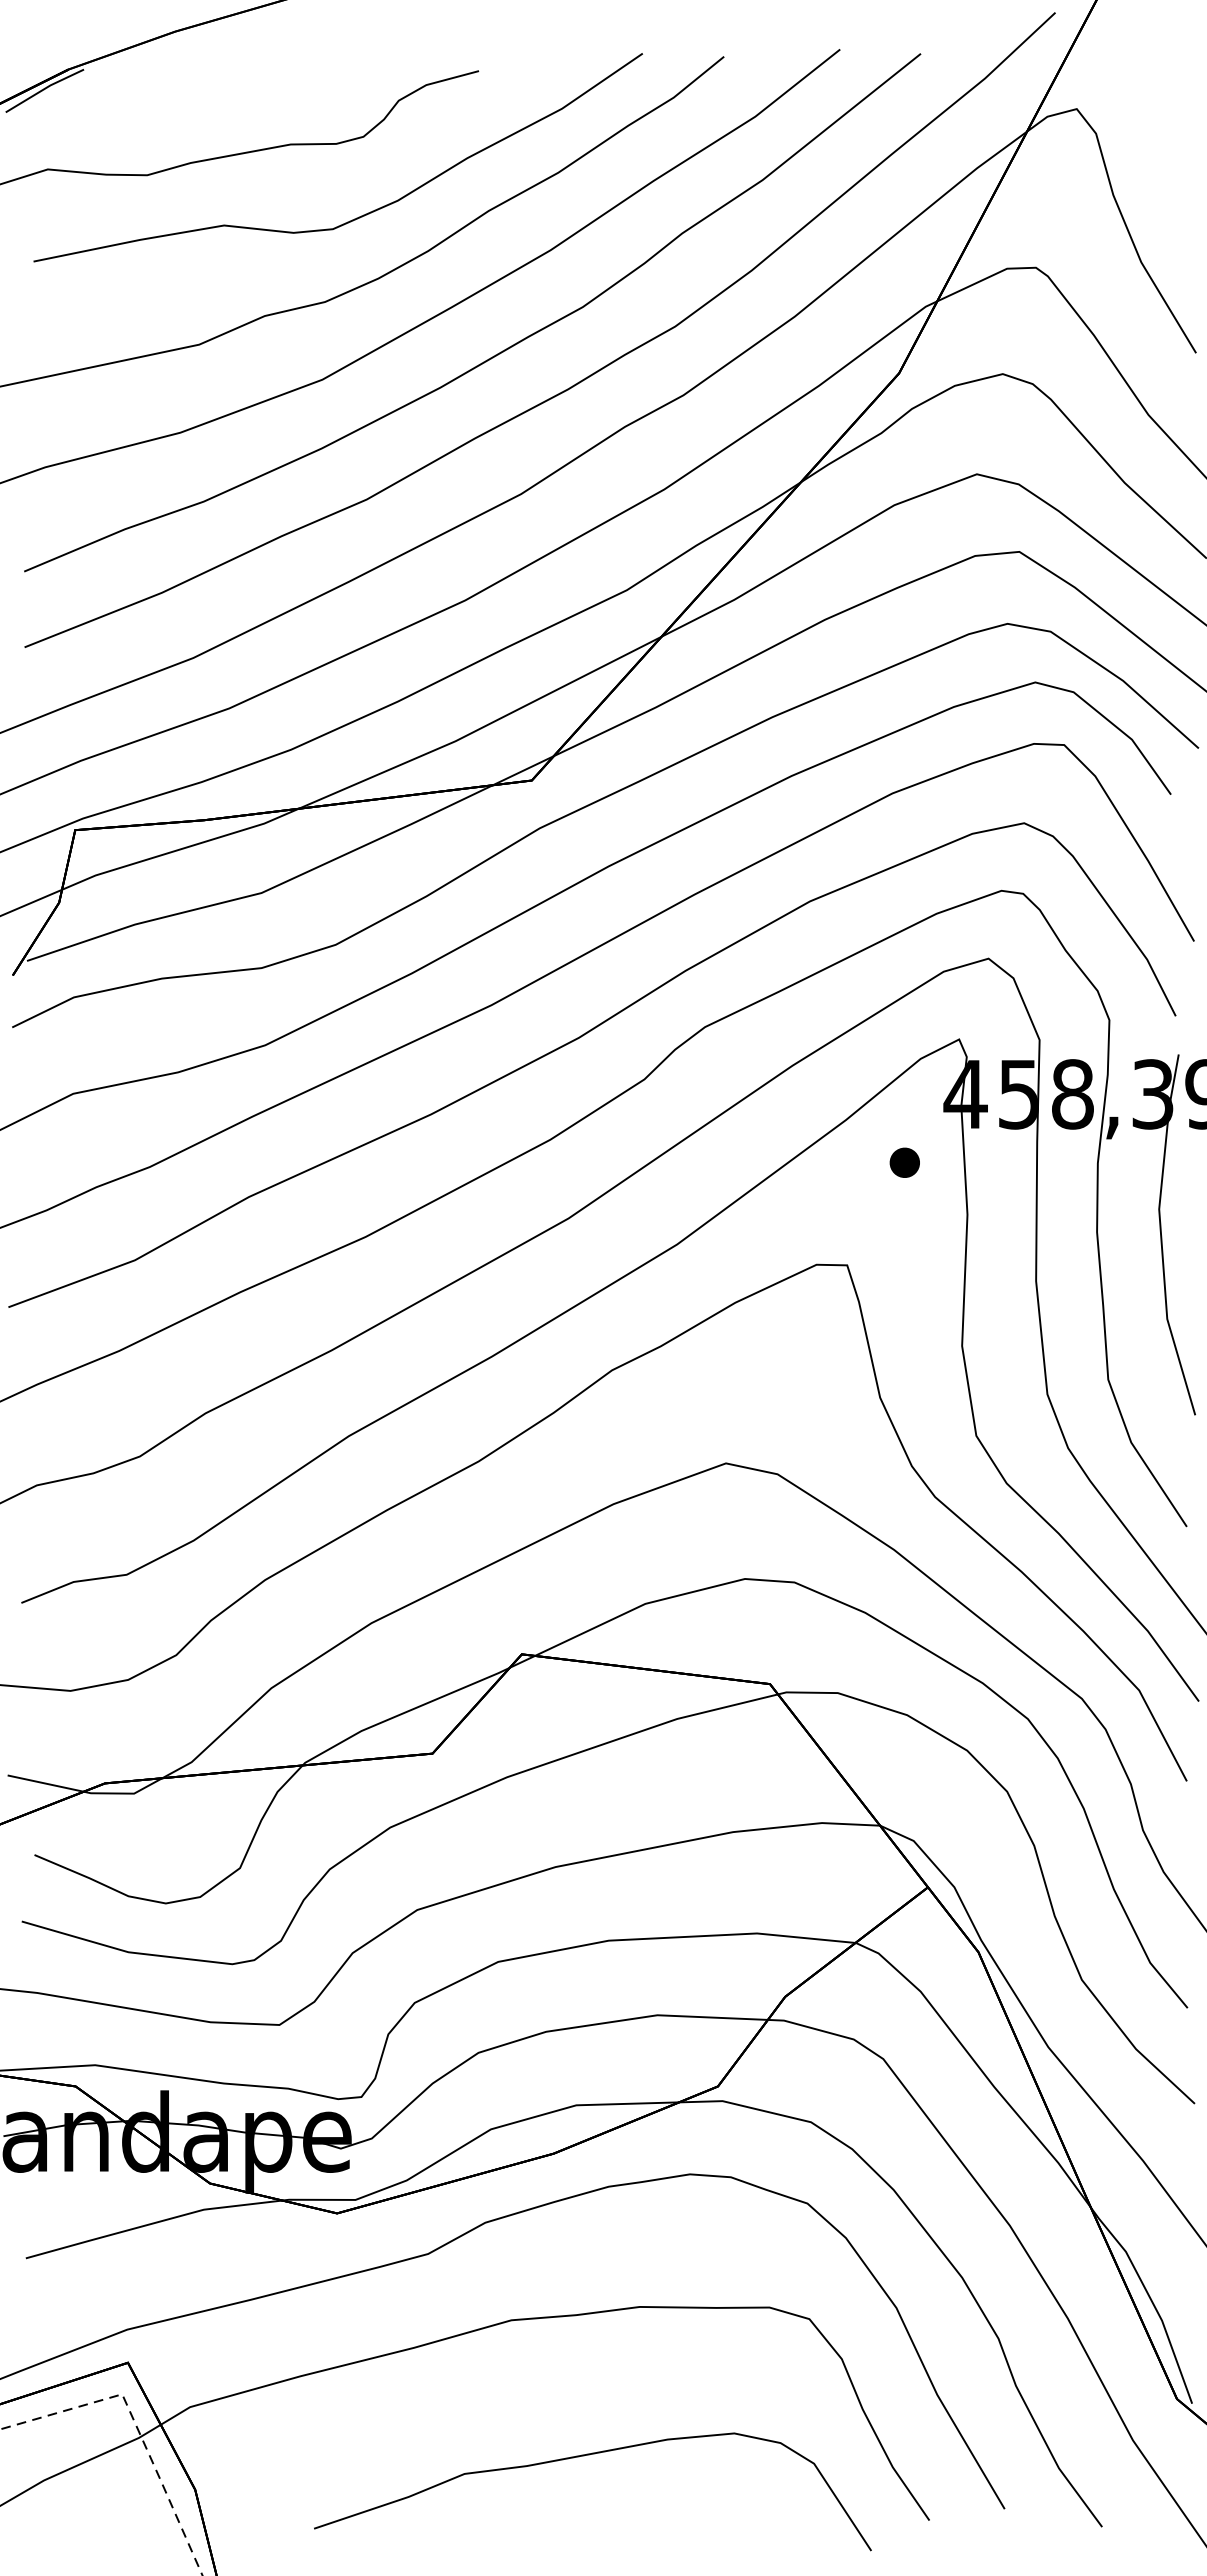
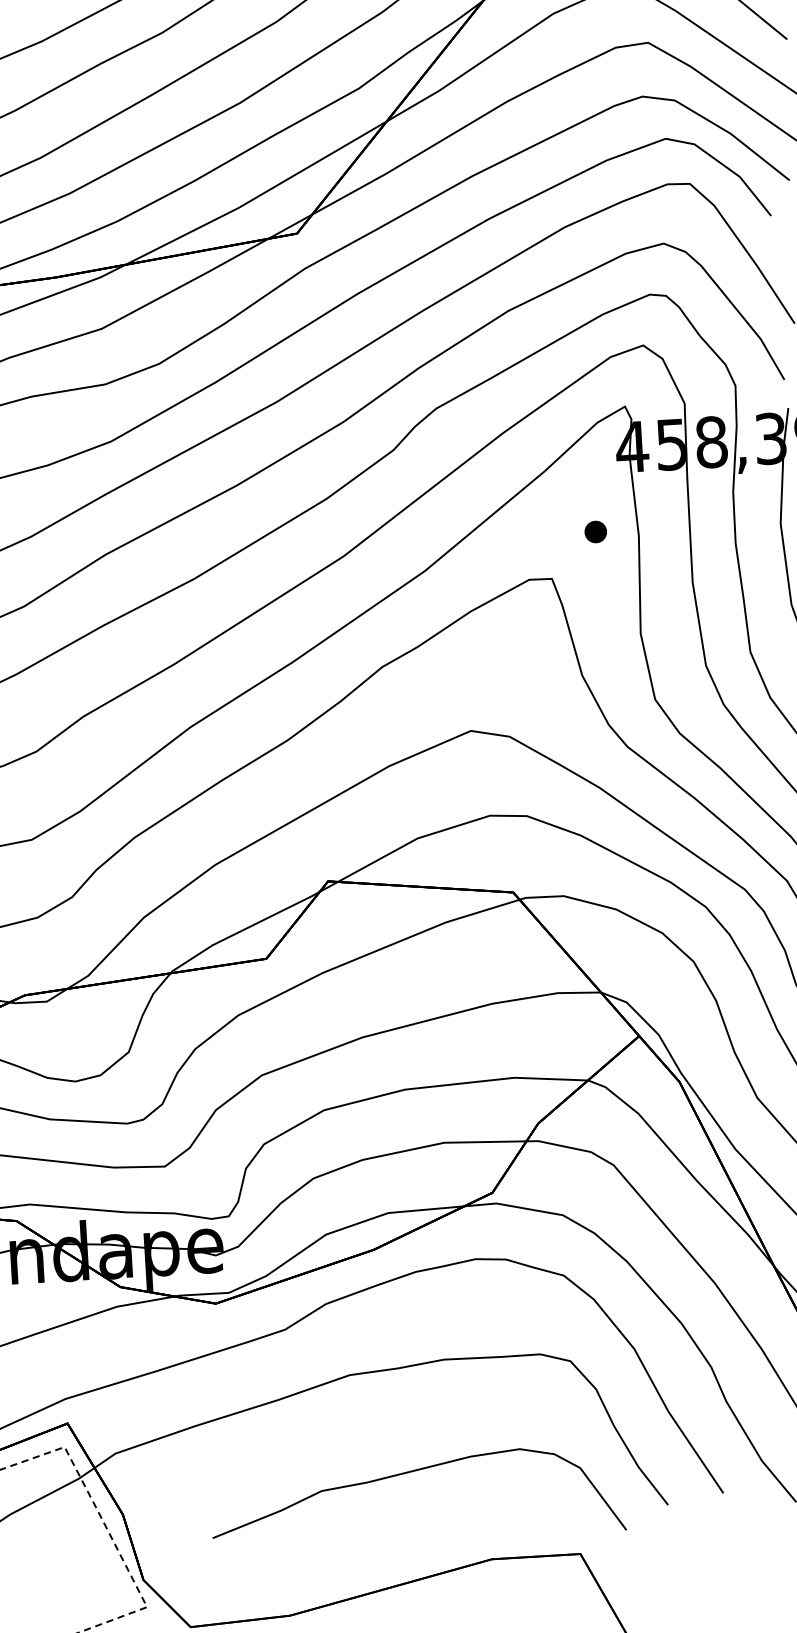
part: (904, 1162) -> (595, 531), moved

